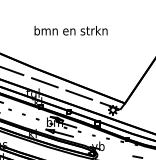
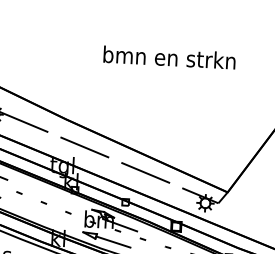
text: (70, 30) -> (168, 57), moved

